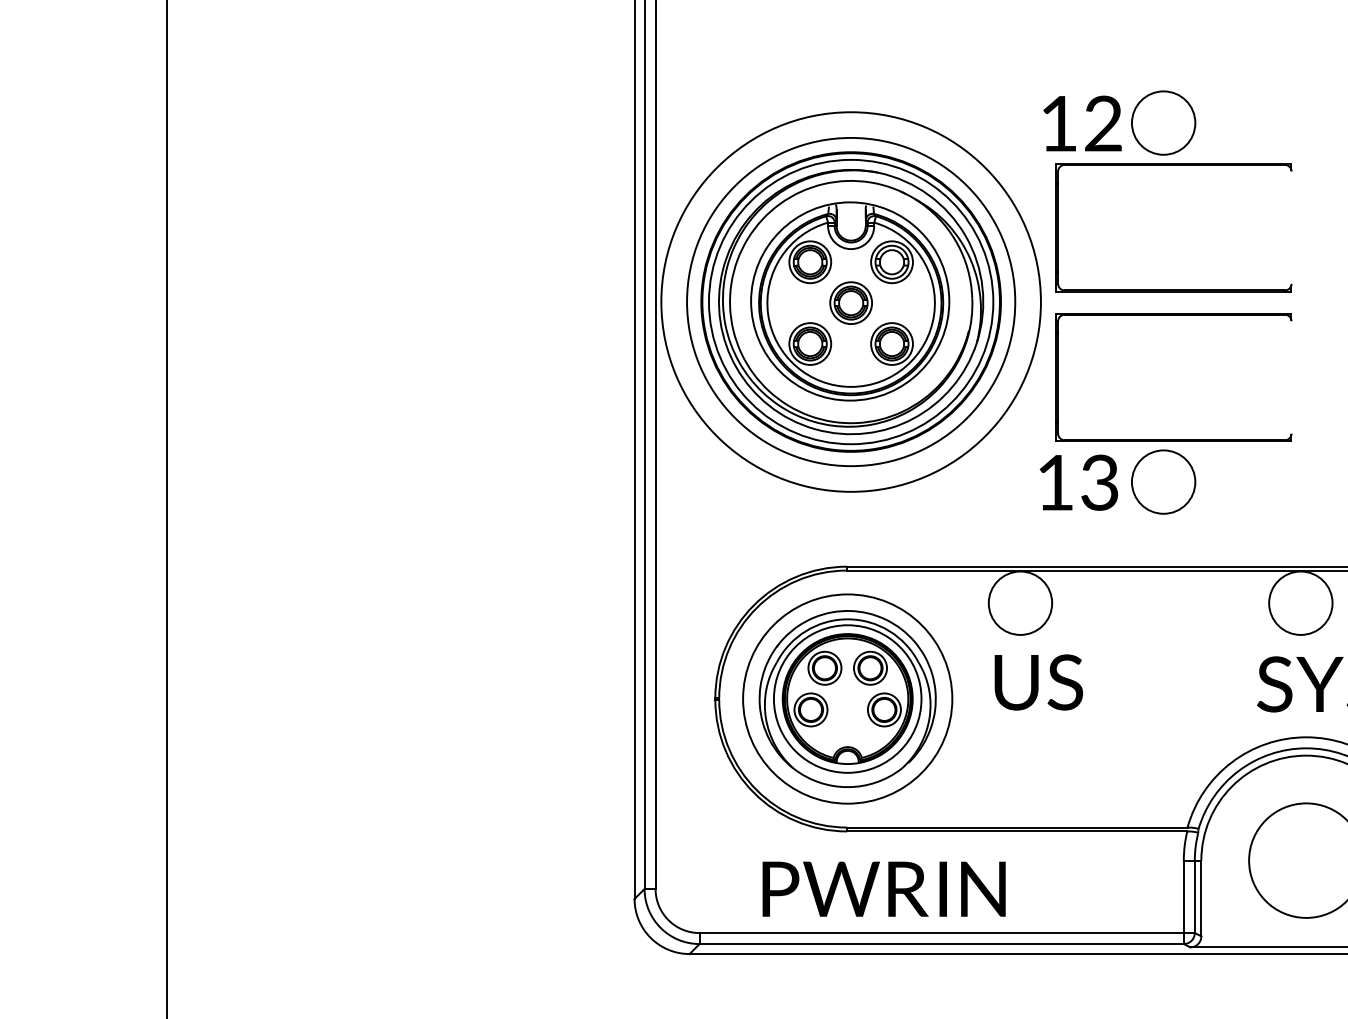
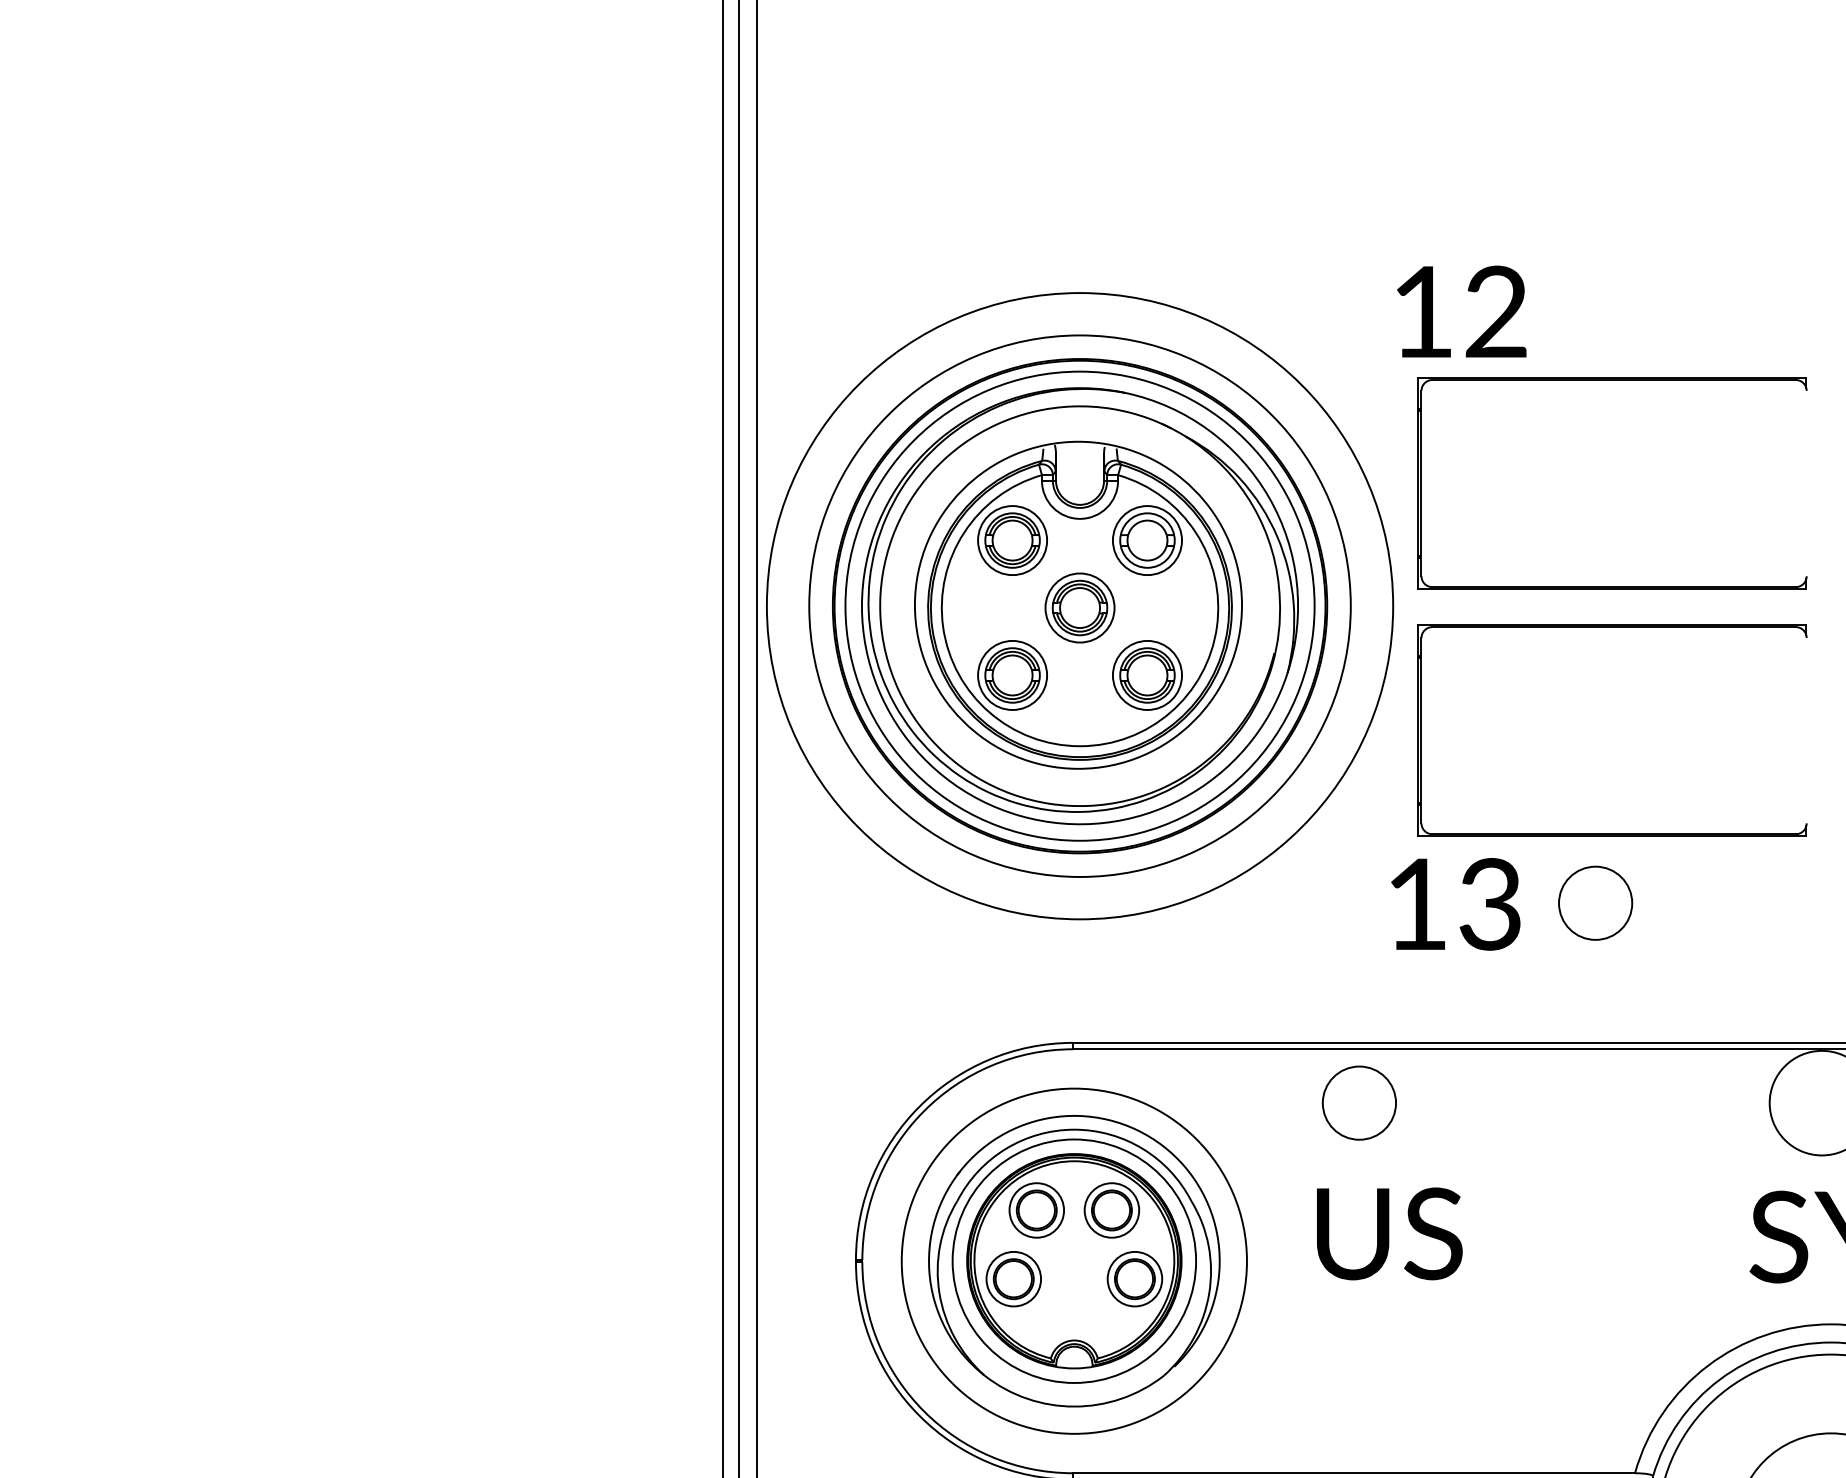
circle: (1163, 122) -> (1595, 309), removed
circle: (1163, 481) -> (1595, 902), size x0.7
circle: (1020, 602) -> (1359, 1101), size x0.7

